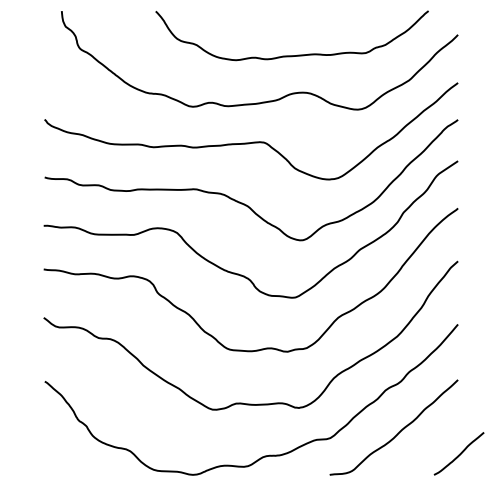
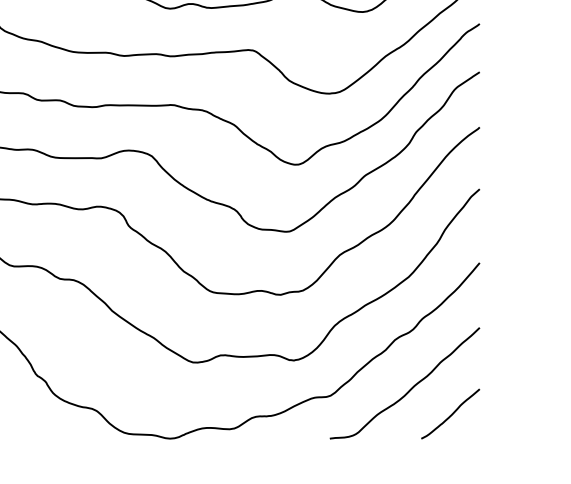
curve: (459, 453) -> (451, 413), moved

